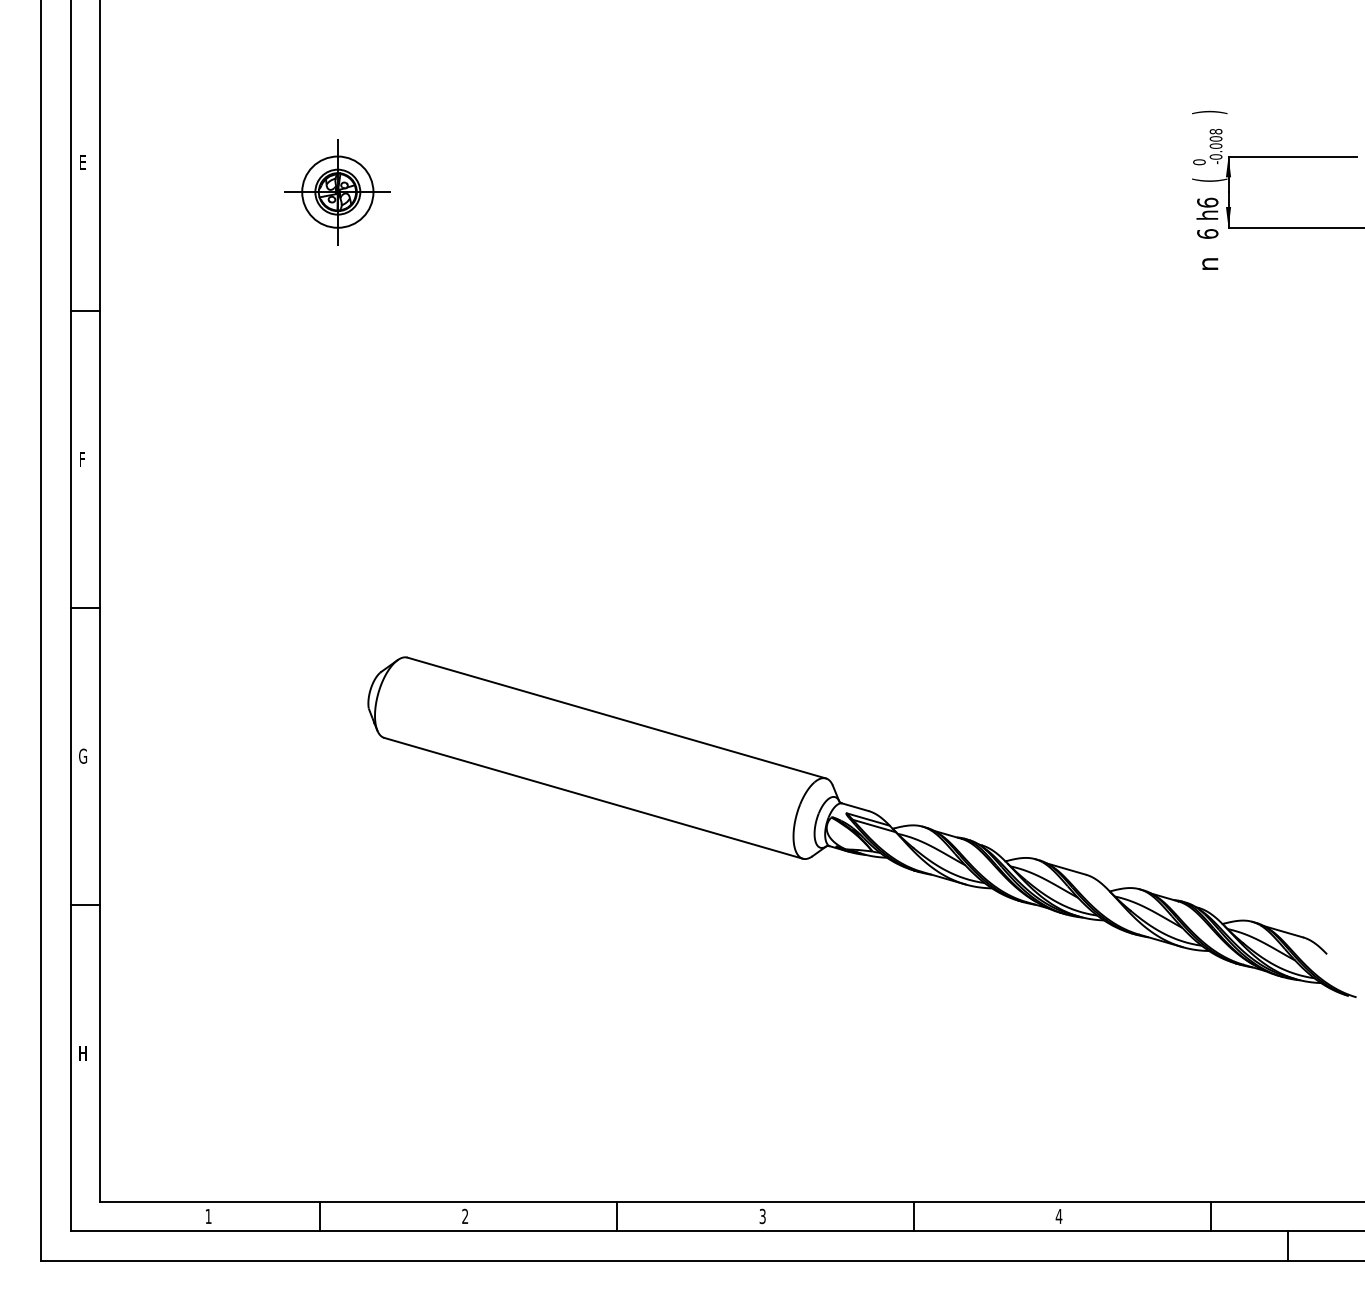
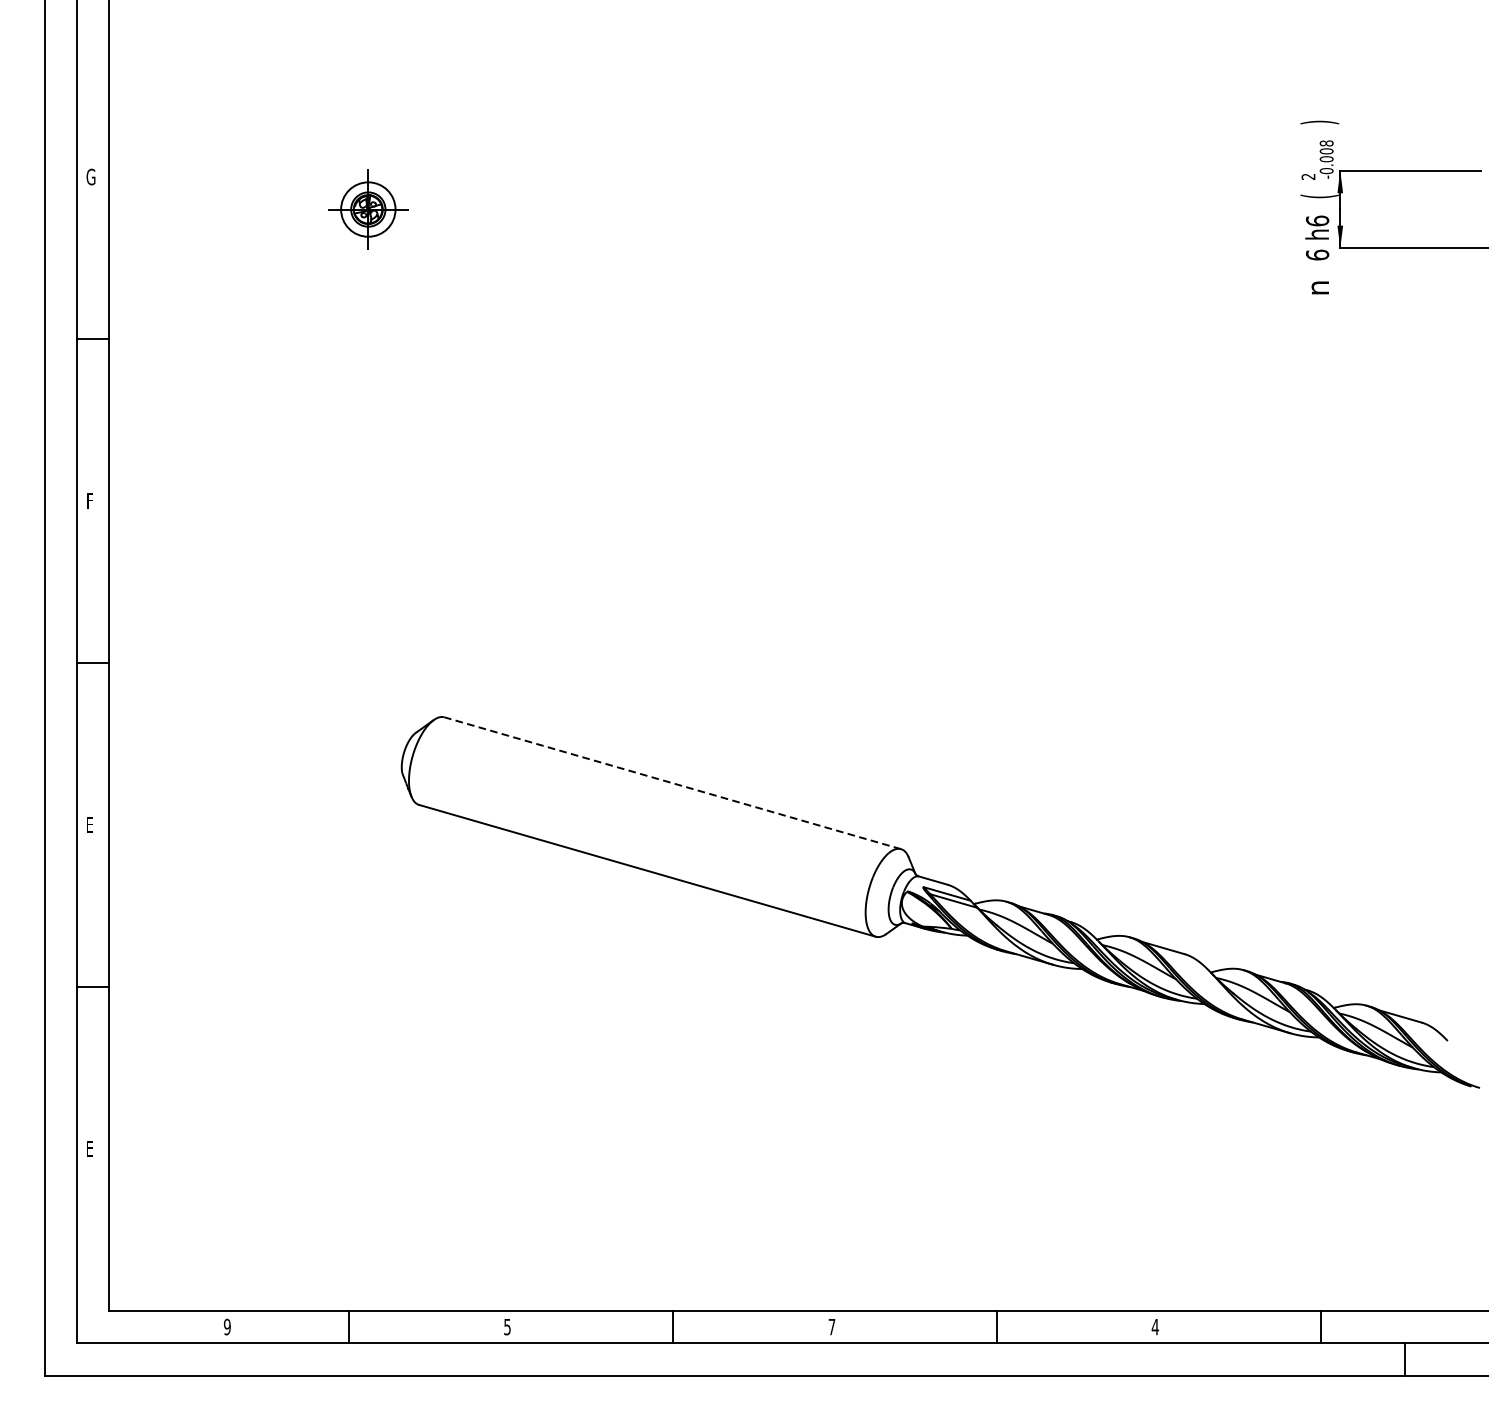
text: (83, 162) -> (90, 177), E -> G
text: (1199, 162) -> (1308, 177), 0 -> 2
part: (337, 192) -> (368, 209), size x0.7
line: (616, 718) -> (672, 783), solid -> dashed
text: (83, 755) -> (90, 824), G -> E
text: (83, 1053) -> (90, 1149), H -> E
text: (208, 1216) -> (227, 1327), 1 -> 9
text: (465, 1216) -> (507, 1327), 2 -> 5
text: (762, 1216) -> (831, 1327), 3 -> 7

